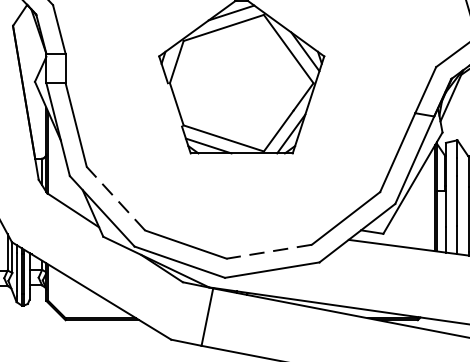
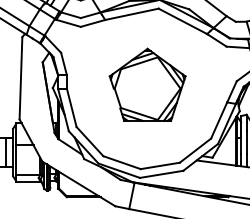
line: (114, 198) -> (89, 141), dashed -> solid
line: (269, 250) -> (160, 165), dashed -> solid

